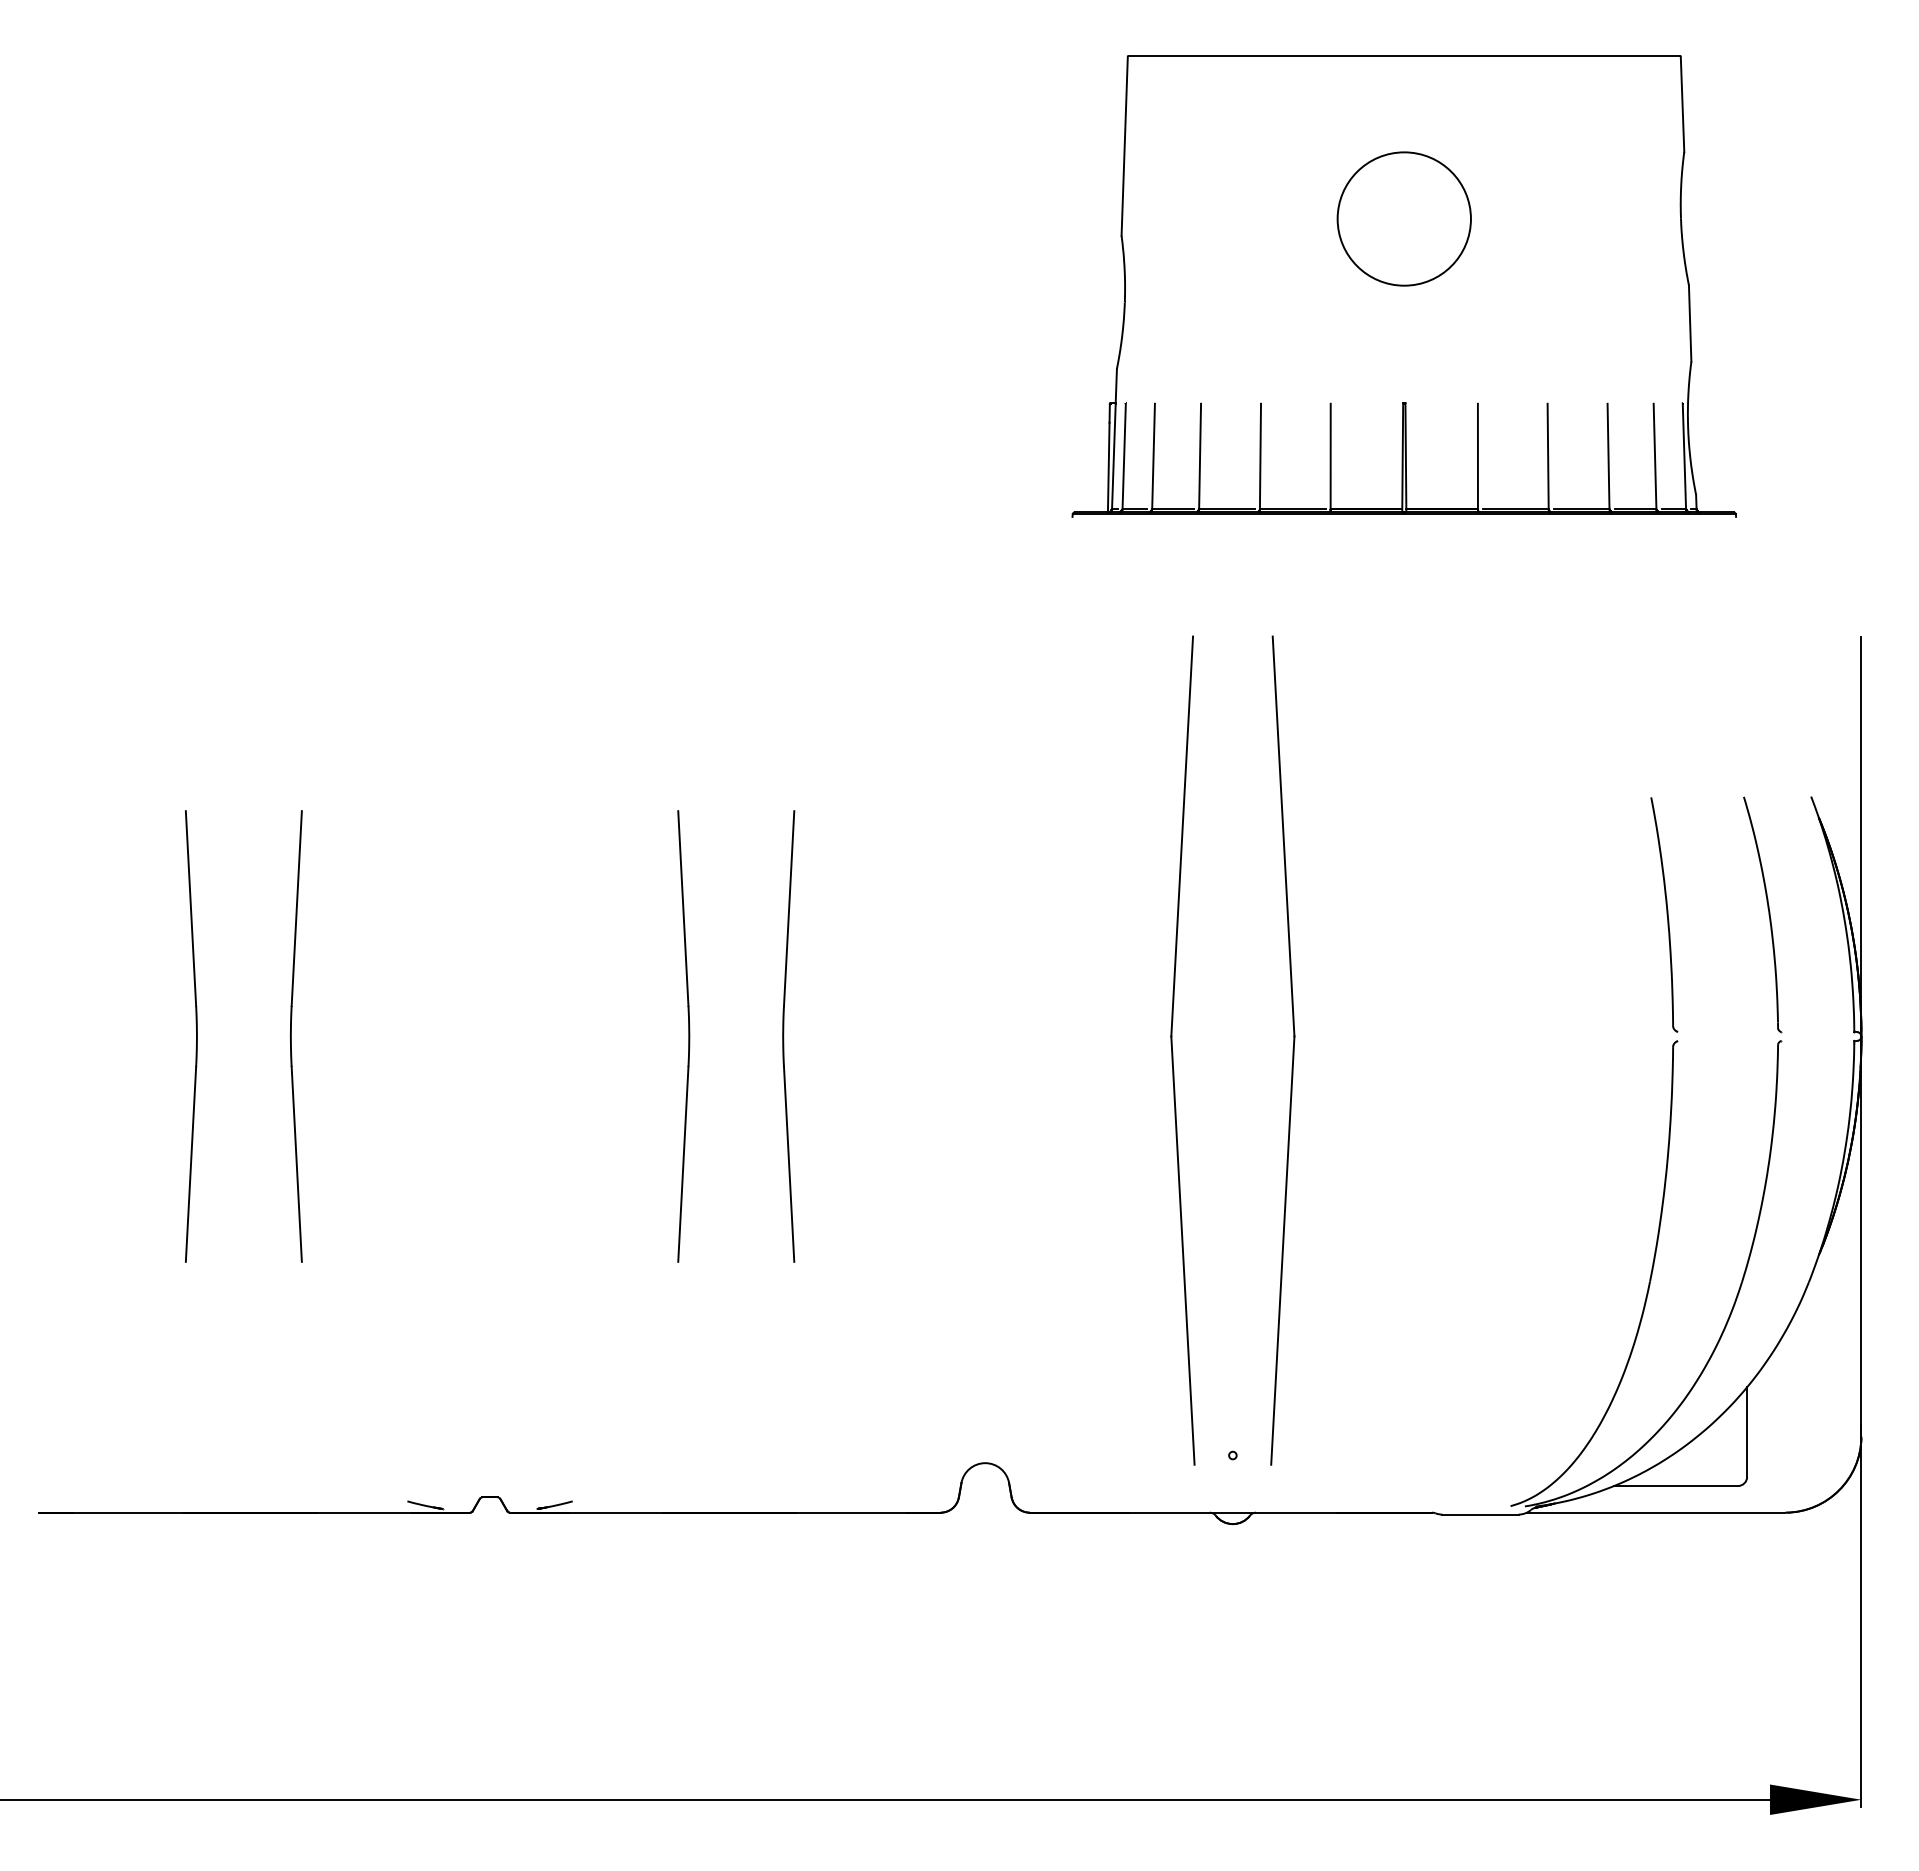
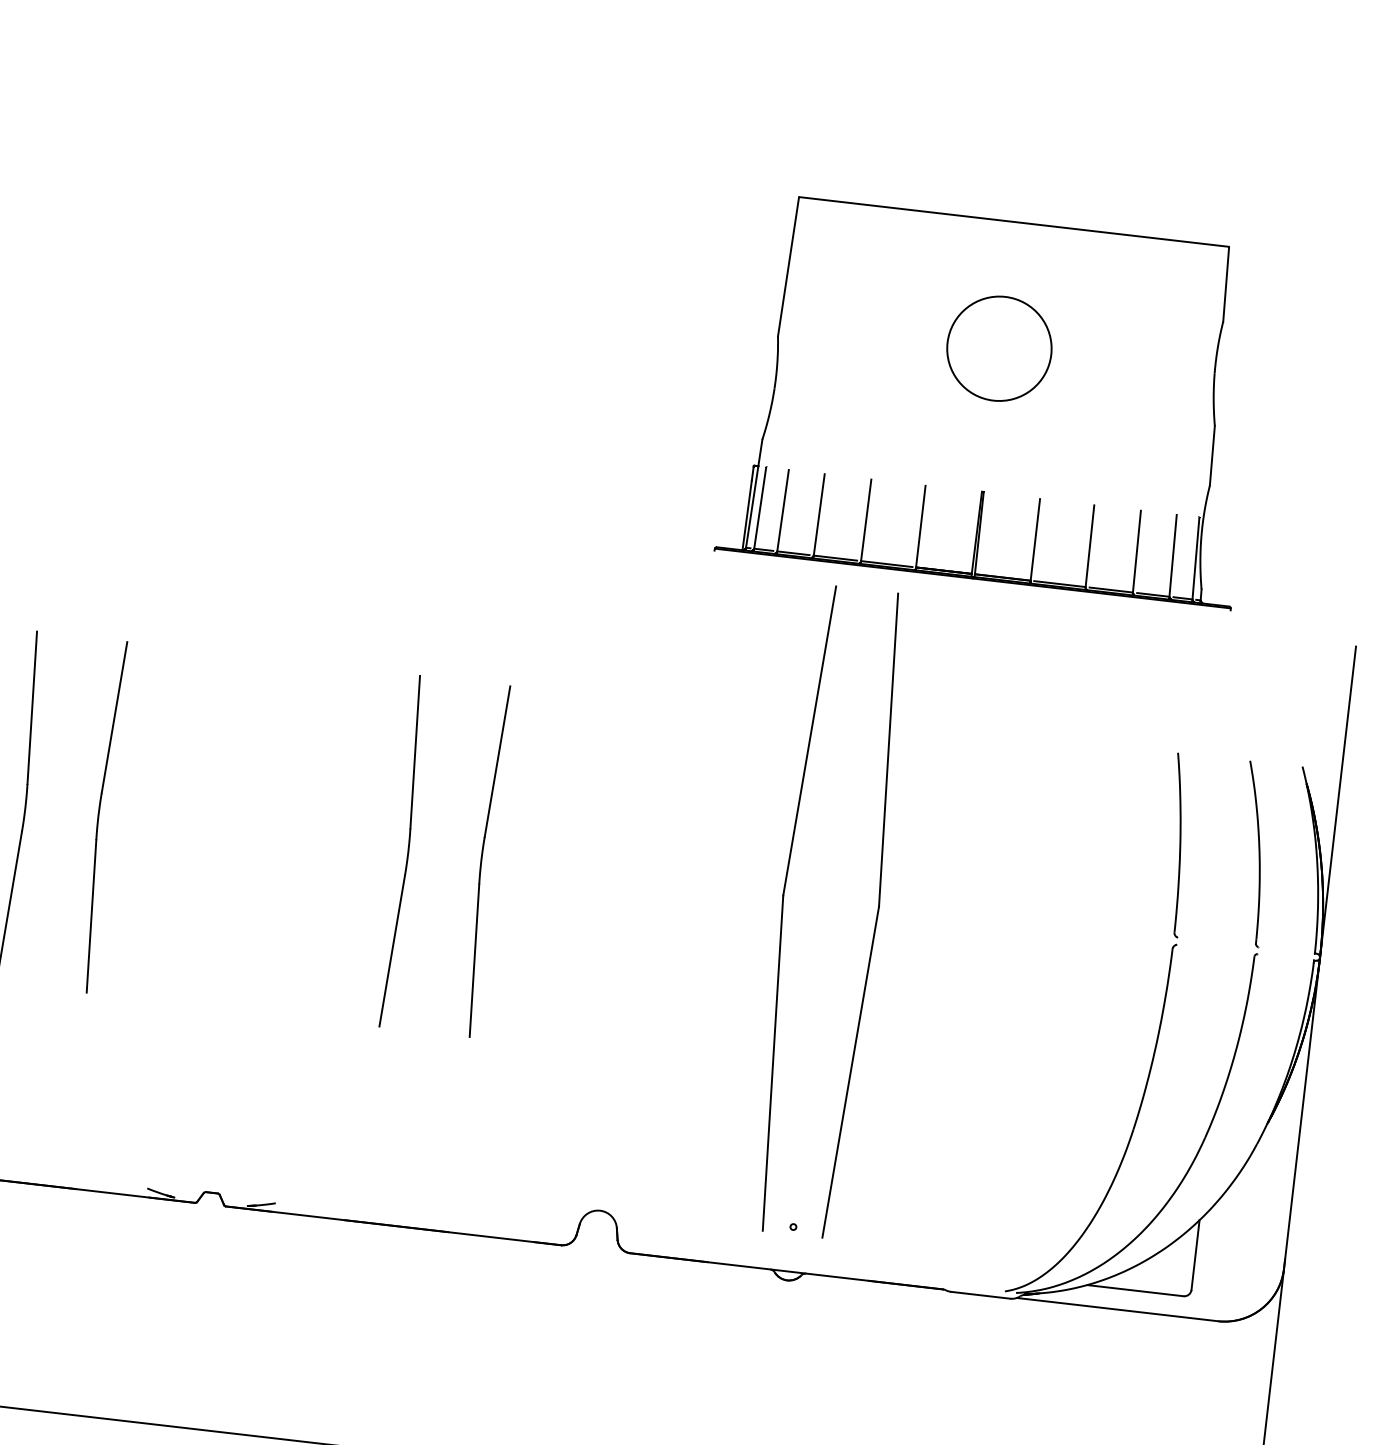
part: (1403, 286) -> (992, 401), moved

